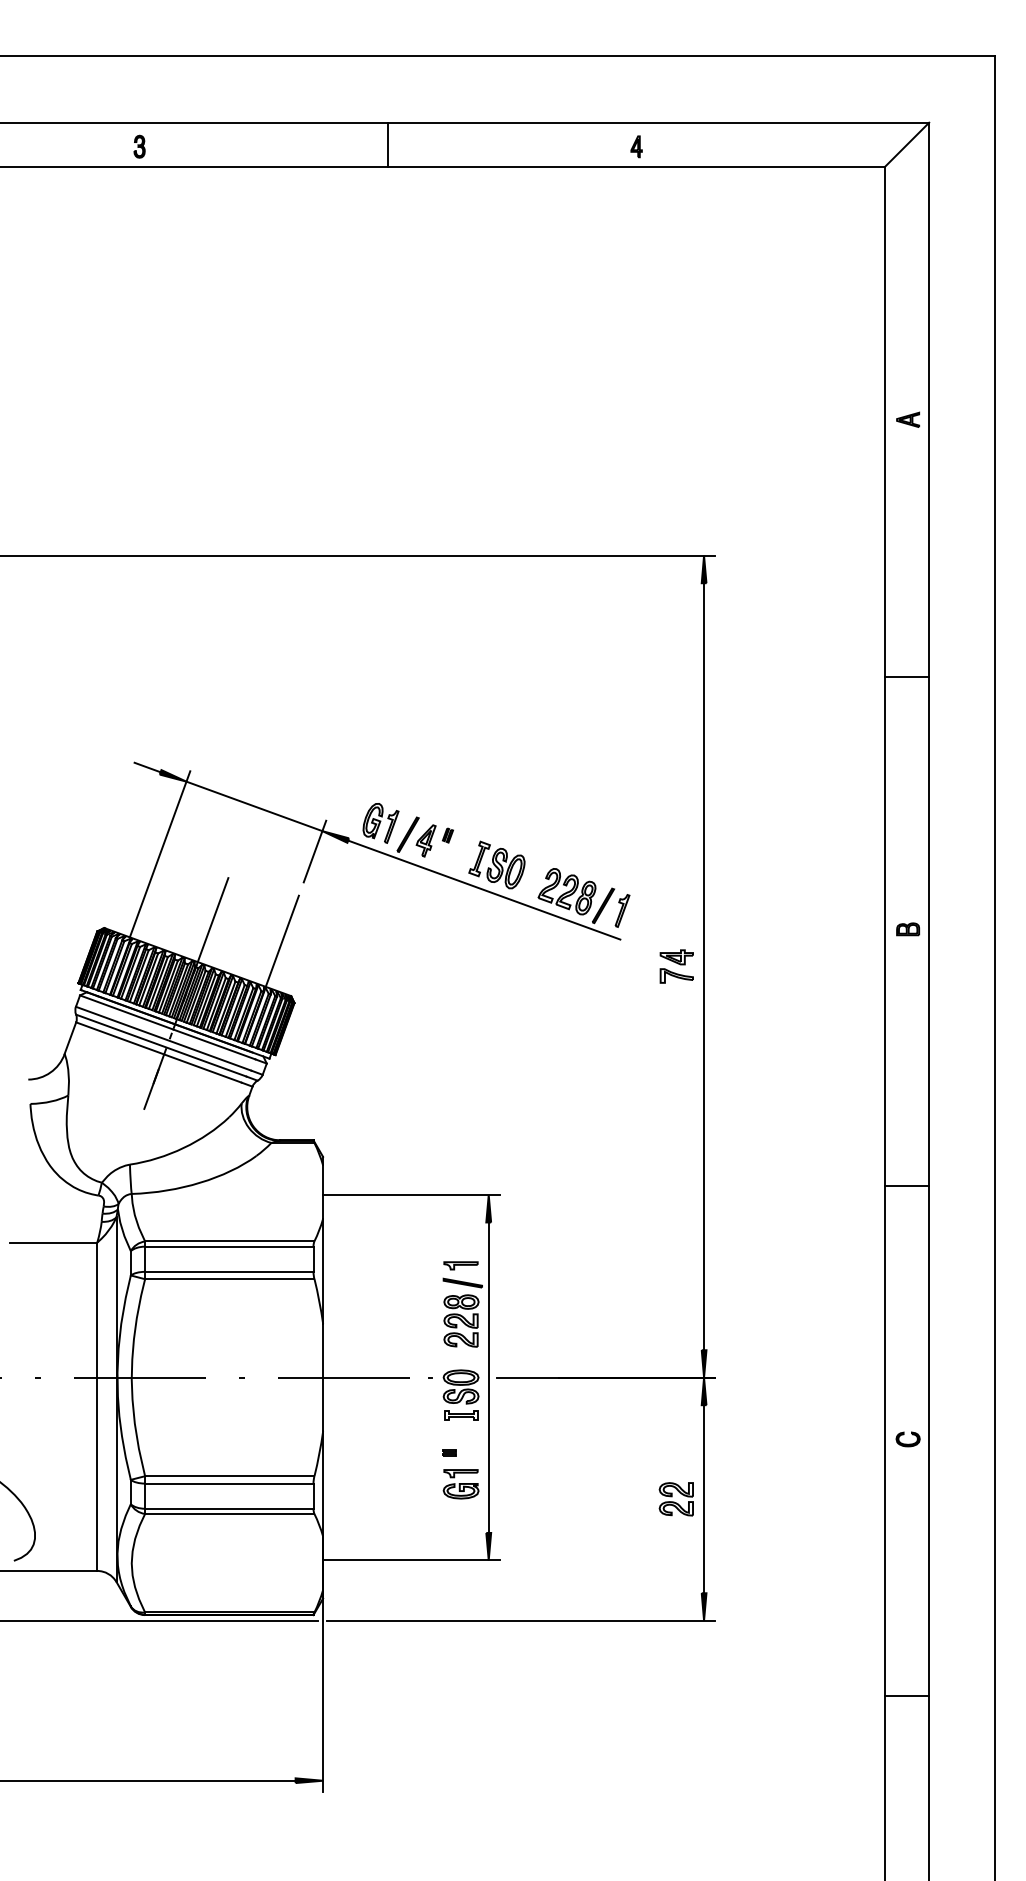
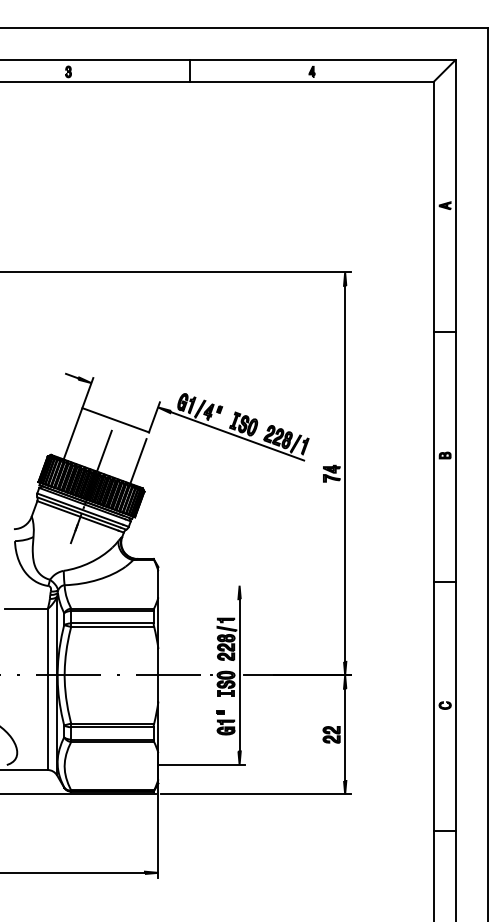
line: (253, 806) -> (115, 420), moved
line: (410, 1194) -> (201, 585), removed

